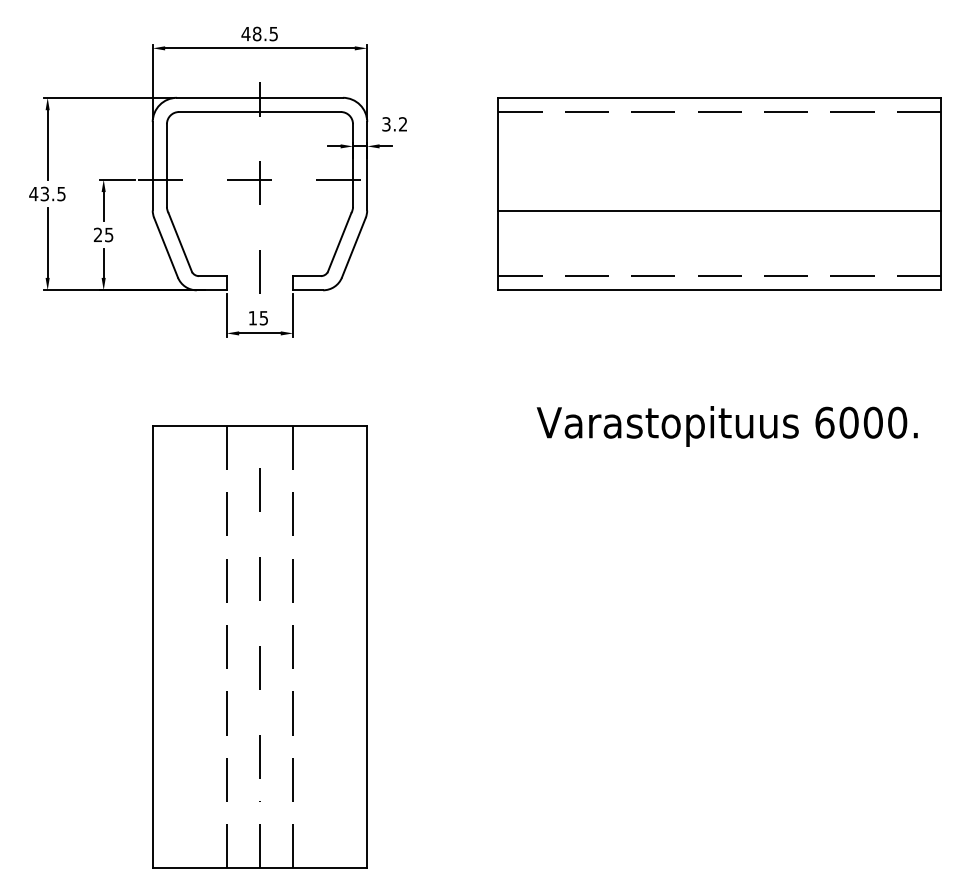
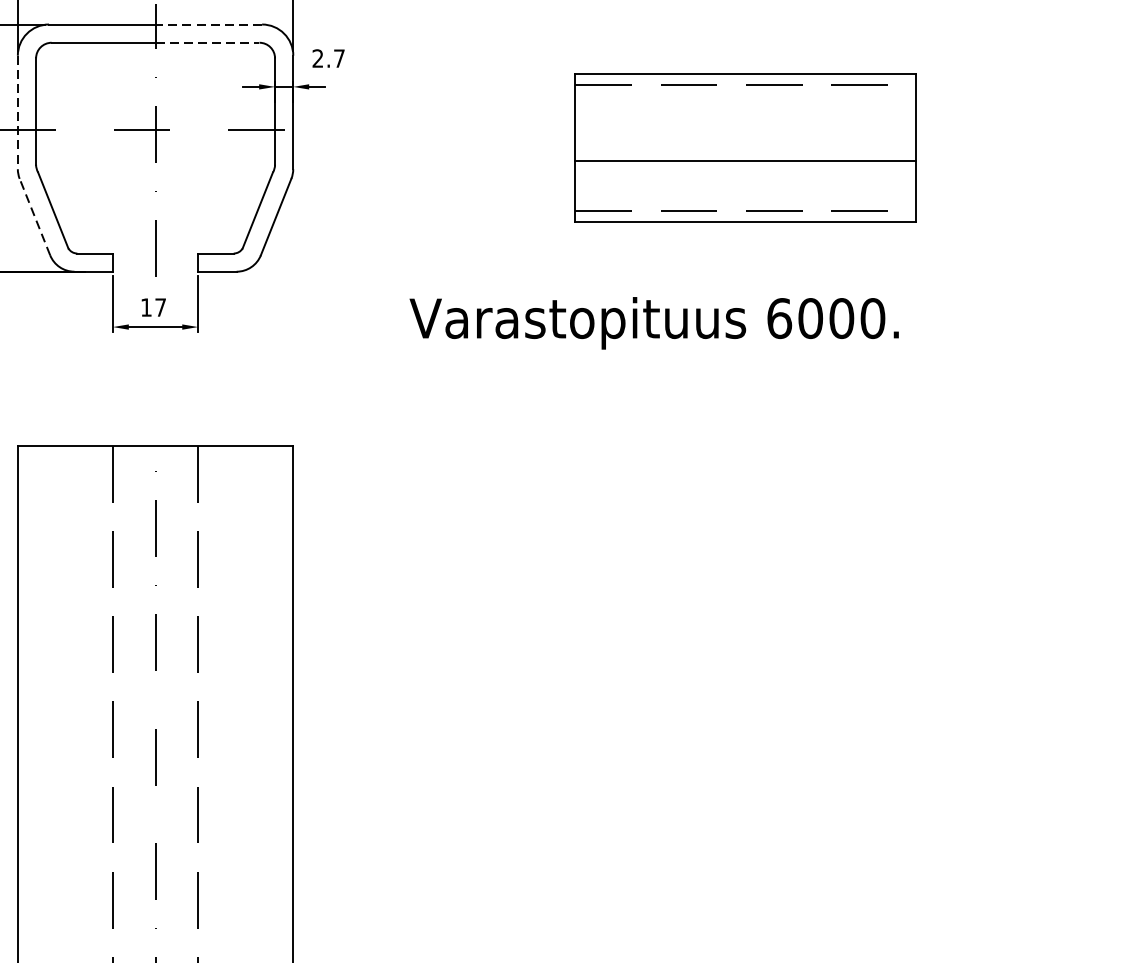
line: (300, 97) -> (207, 24), solid -> dashed
line: (300, 111) -> (207, 42), solid -> dashed
text: (394, 124) -> (328, 58), 3.2 -> 2.7
line: (152, 166) -> (17, 112), solid -> dashed
part: (719, 193) -> (745, 147), size x0.6
line: (165, 247) -> (34, 216), solid -> dashed
text: (263, 318) -> (160, 307), 15 -> 17
text: (726, 426) -> (653, 323), moved

